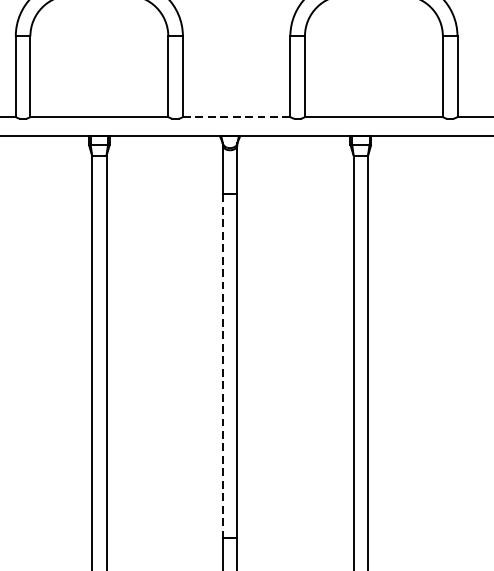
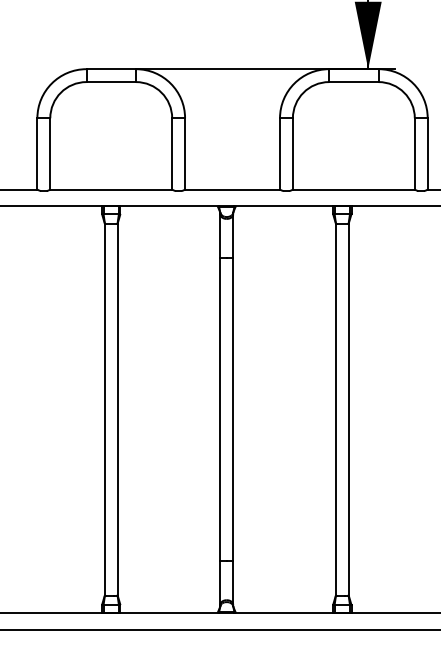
line: (236, 116) -> (232, 189), dashed -> solid
line: (222, 365) -> (220, 409), dashed -> solid

